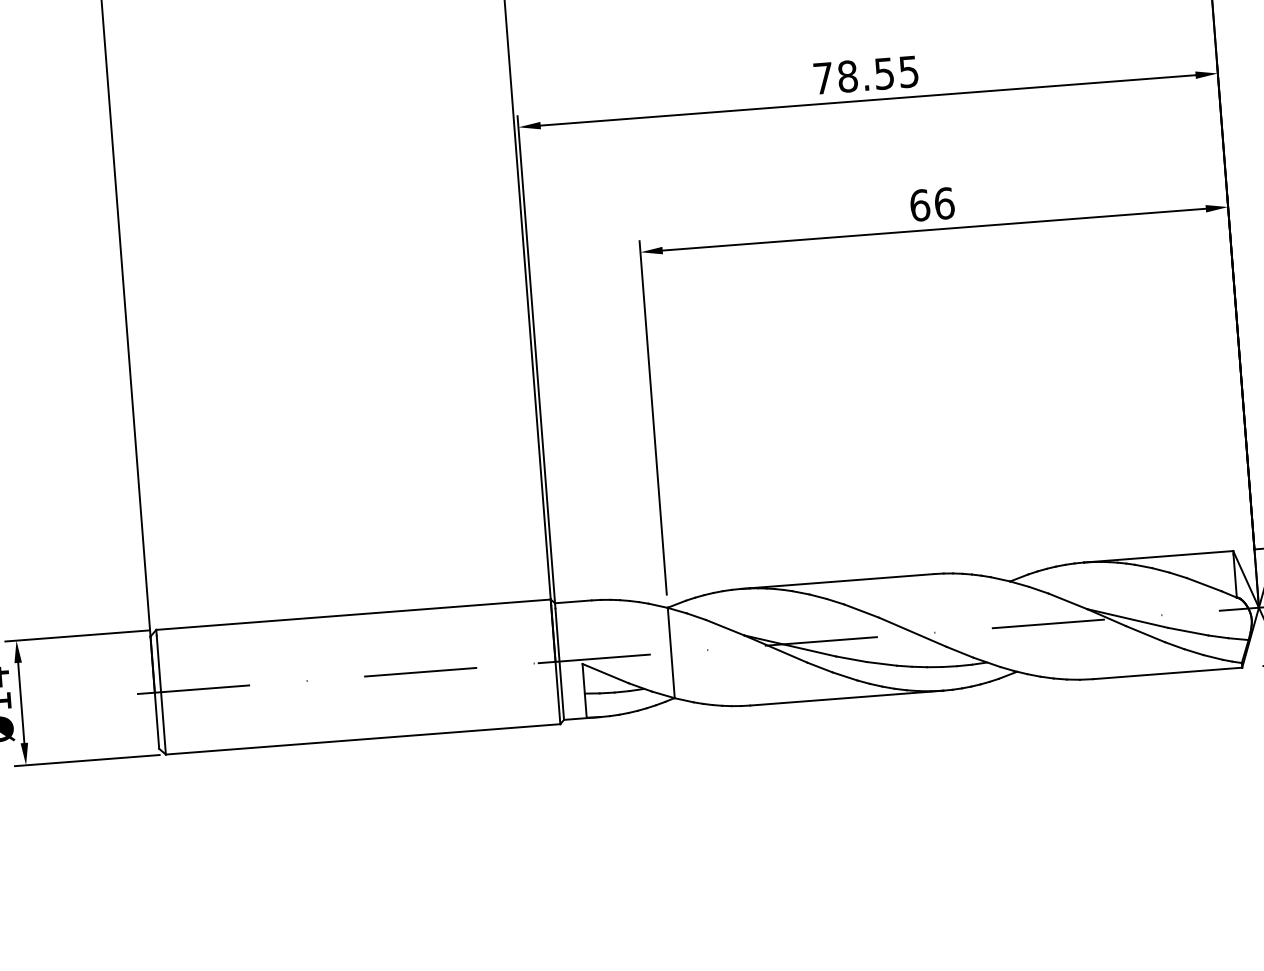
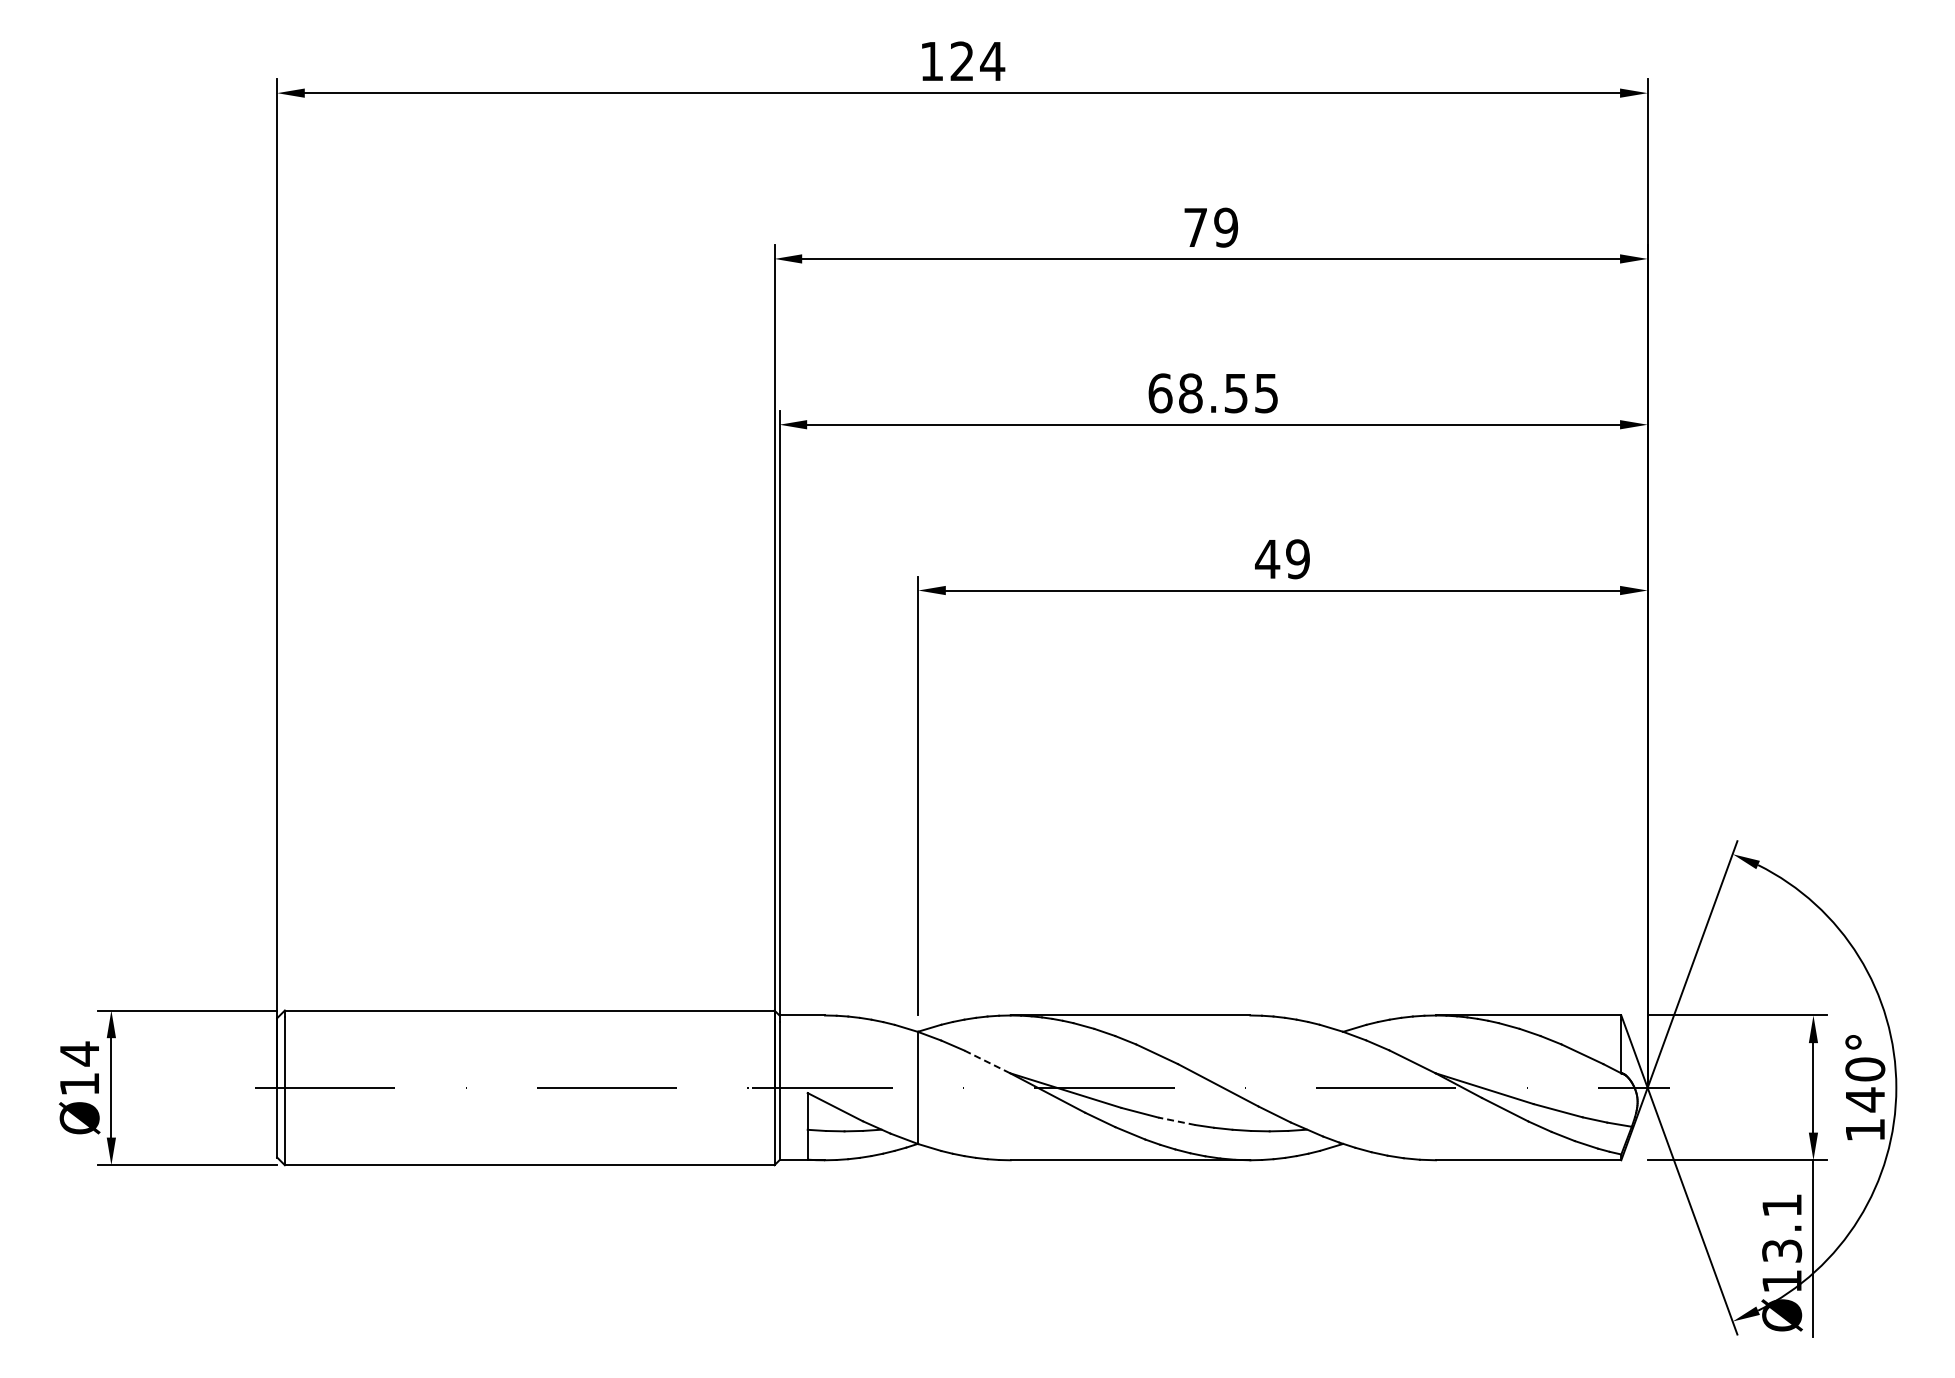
text: (823, 78) -> (1160, 393), 78.55 -> 68.55
text: (932, 204) -> (1282, 559), 66 -> 49
line: (725, 627) -> (987, 1061), solid -> dashed
line: (882, 663) -> (1177, 1121), solid -> dashed

